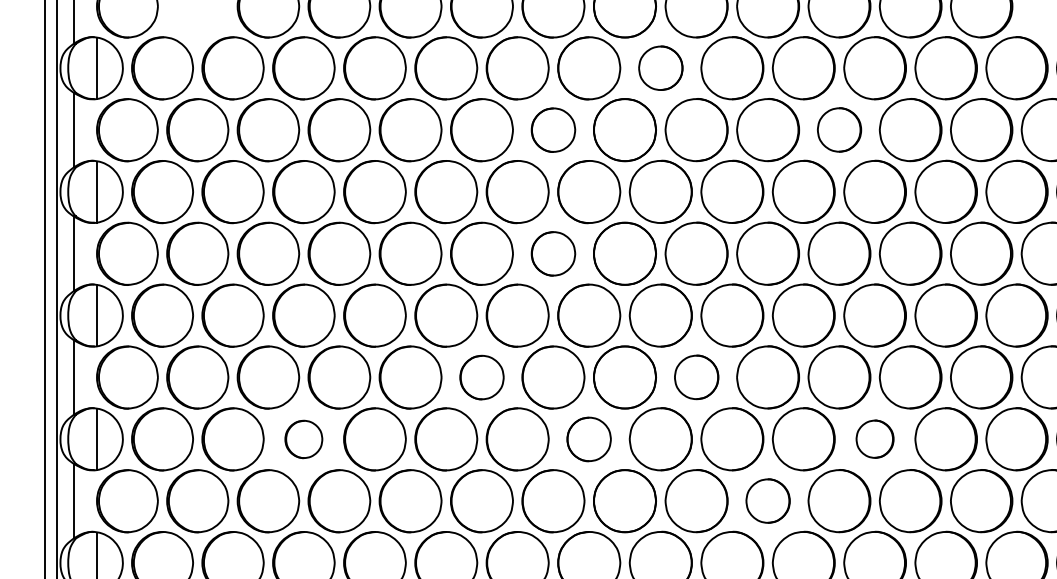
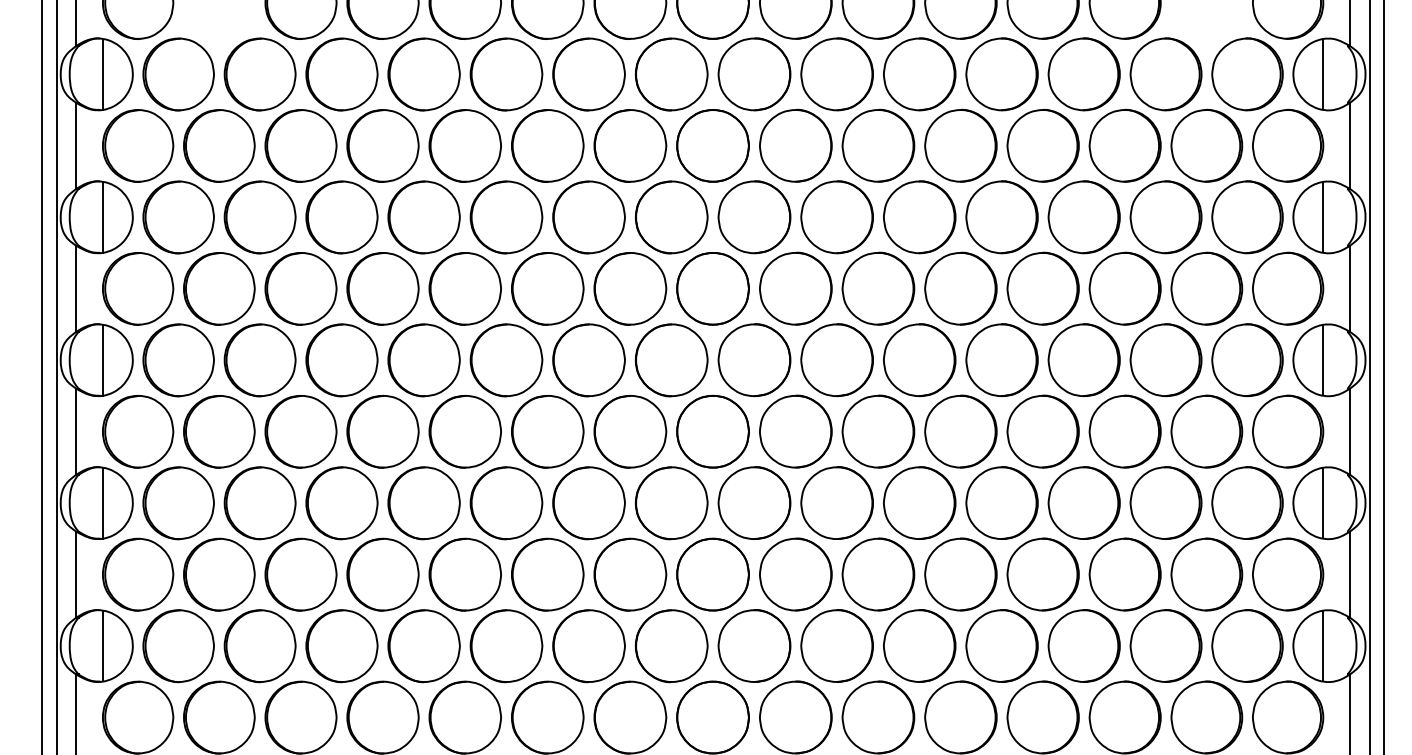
part: (660, 68) -> (754, 74), size x1.43
part: (553, 129) -> (630, 145), size x1.43
part: (839, 129) -> (960, 145), size x1.43
part: (553, 253) -> (630, 288), size x1.43
part: (481, 377) -> (547, 431), size x1.43
part: (696, 377) -> (795, 431), size x1.43
part: (874, 438) -> (1001, 502), size x1.67
part: (303, 439) -> (341, 503), size x1.67
part: (589, 439) -> (671, 503), size x1.43
part: (768, 501) -> (878, 574), size x1.43

